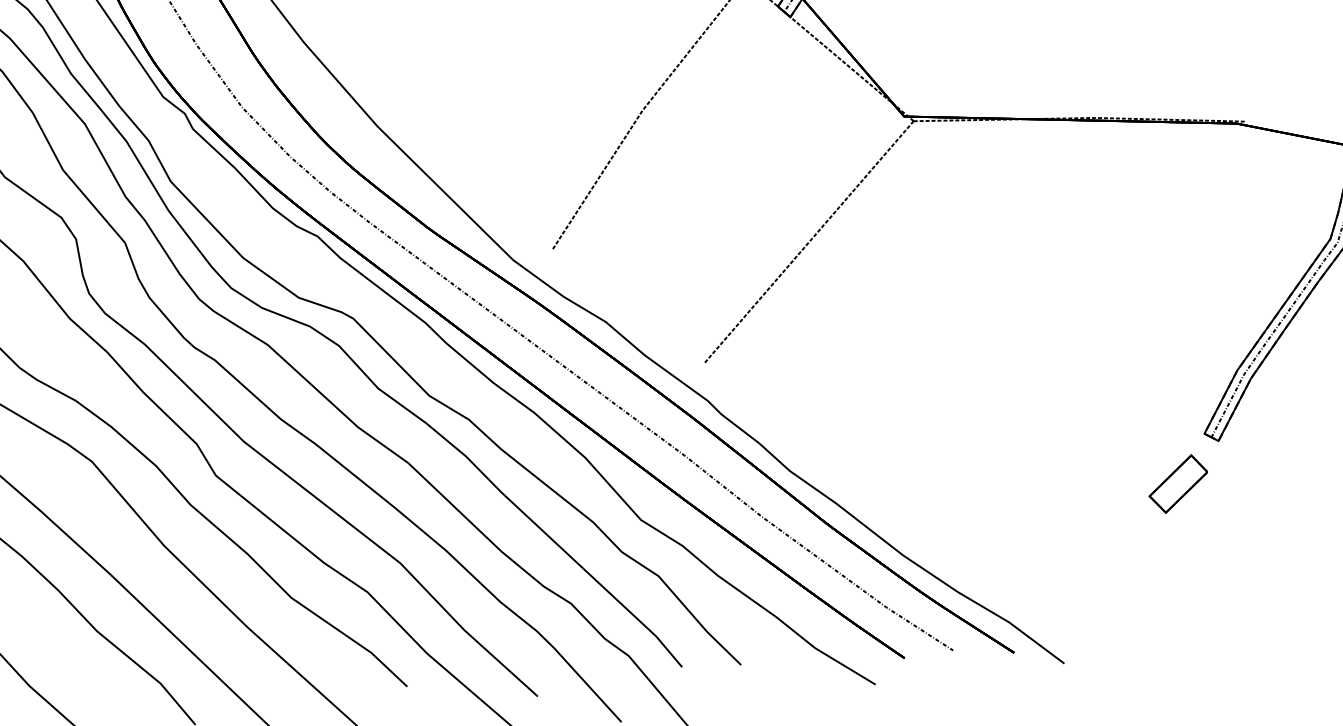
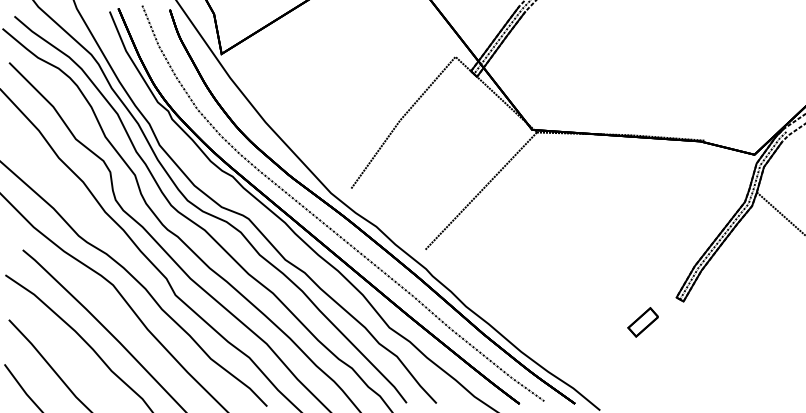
part: (1176, 484) -> (642, 322), moved

